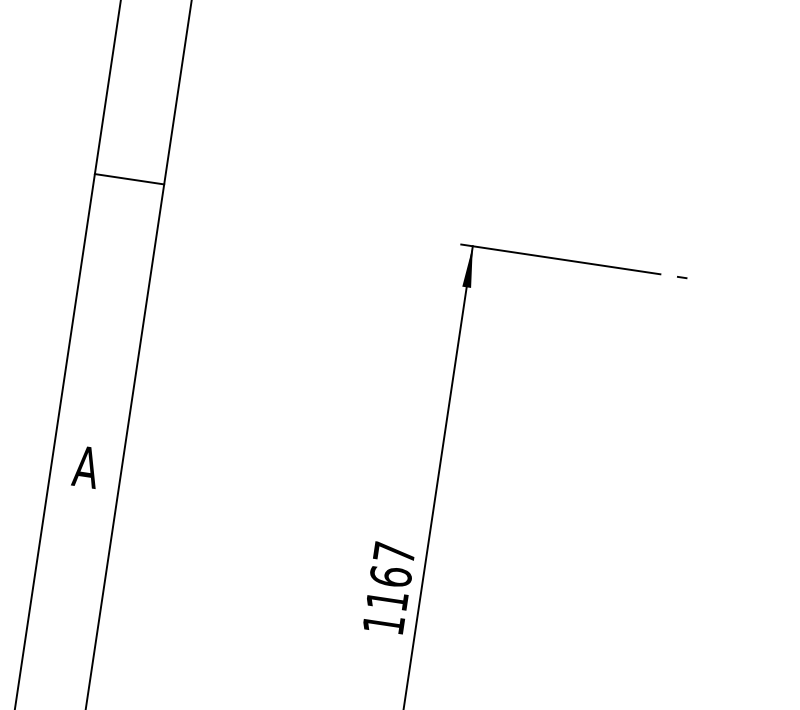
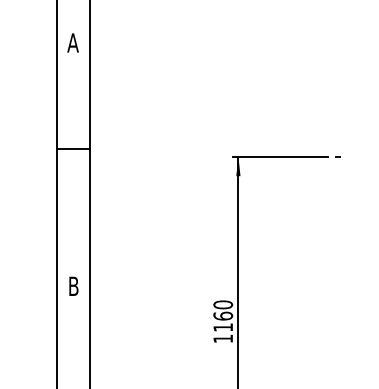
text: (86, 465) -> (73, 285), A -> B
text: (395, 552) -> (223, 304), 1167 -> 1160

